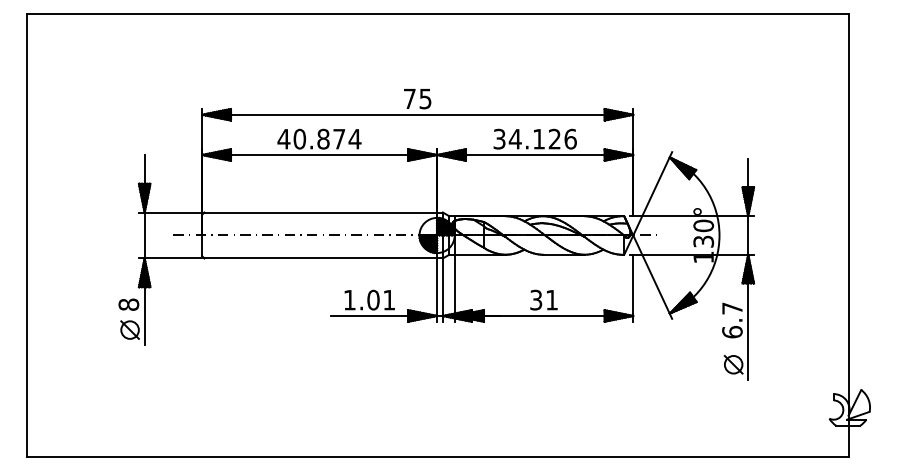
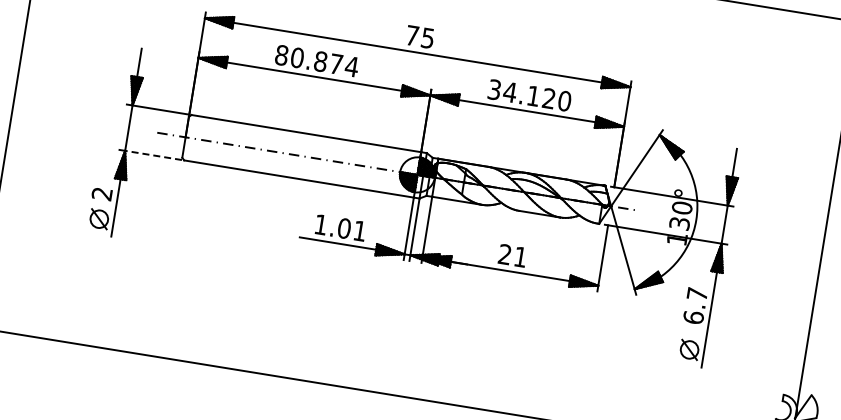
text: (283, 138) -> (281, 54), 40.874 -> 80.874
text: (570, 138) -> (564, 100), 34.126 -> 34.120
line: (173, 258) -> (153, 155), solid -> dashed
text: (536, 300) -> (505, 254), 31 -> 21
text: (128, 304) -> (101, 193), 8 -> 2

